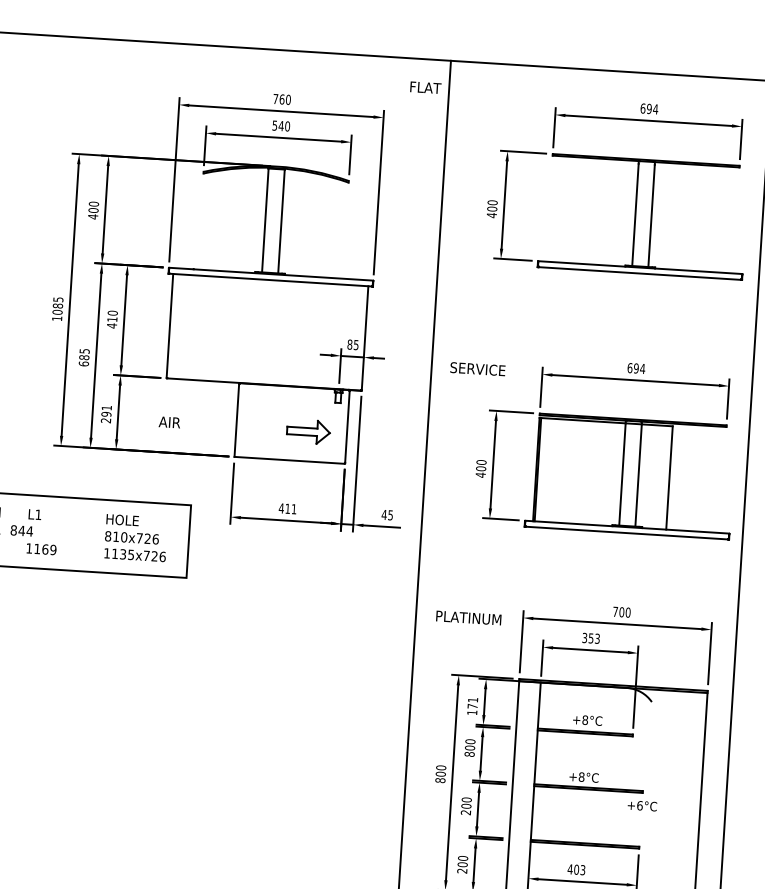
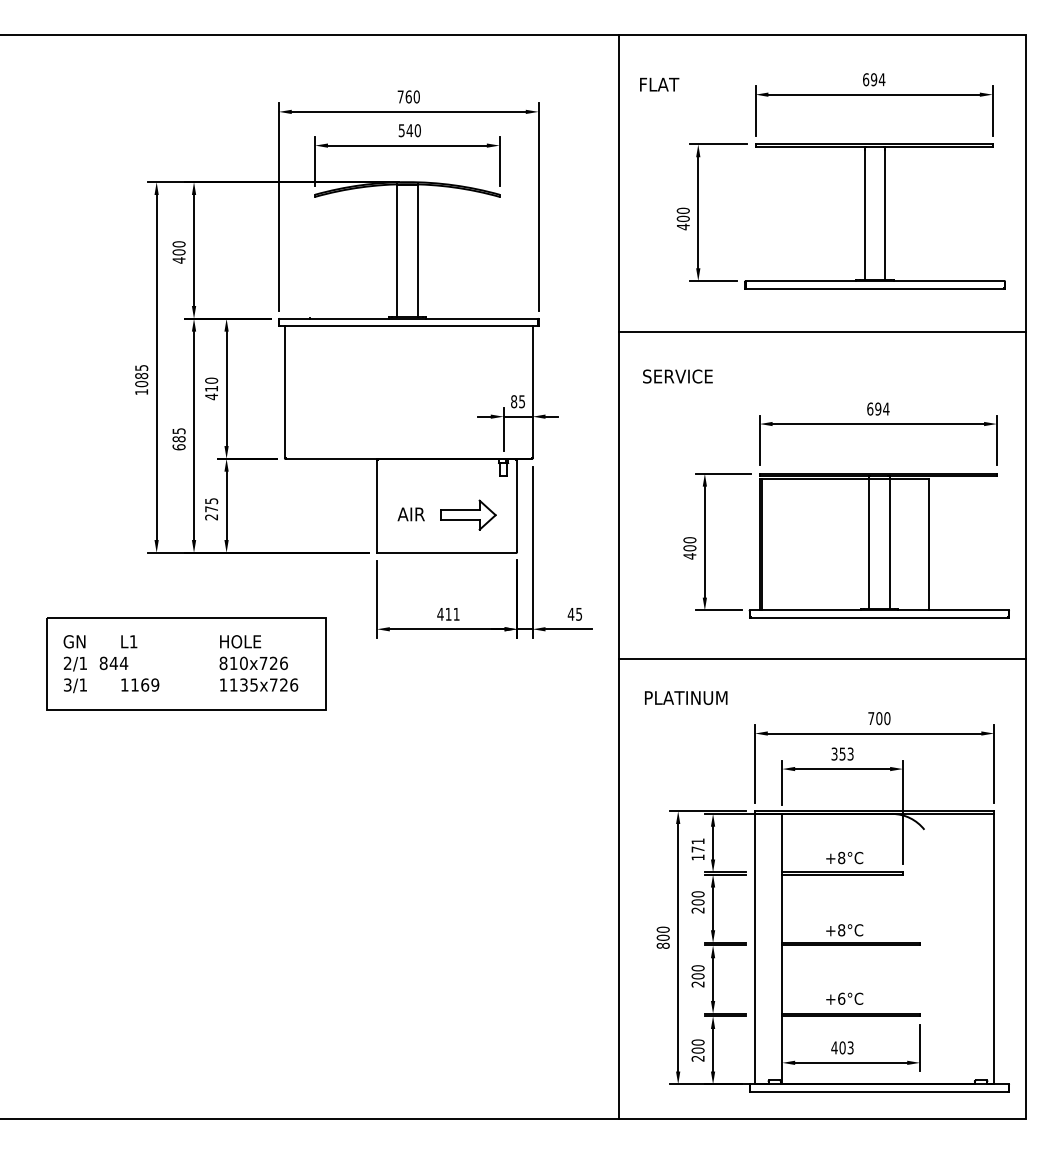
text: (425, 87) -> (659, 84), moved
line: (596, 305) -> (822, 332), added
text: (477, 369) -> (677, 376), moved
text: (106, 411) -> (211, 505), 291 -> 275
text: (169, 422) -> (410, 514), moved
line: (580, 562) -> (822, 659), added
text: (469, 617) -> (686, 697), moved
text: (469, 754) -> (697, 910), 800 -> 200
text: (642, 805) -> (844, 998), moved

